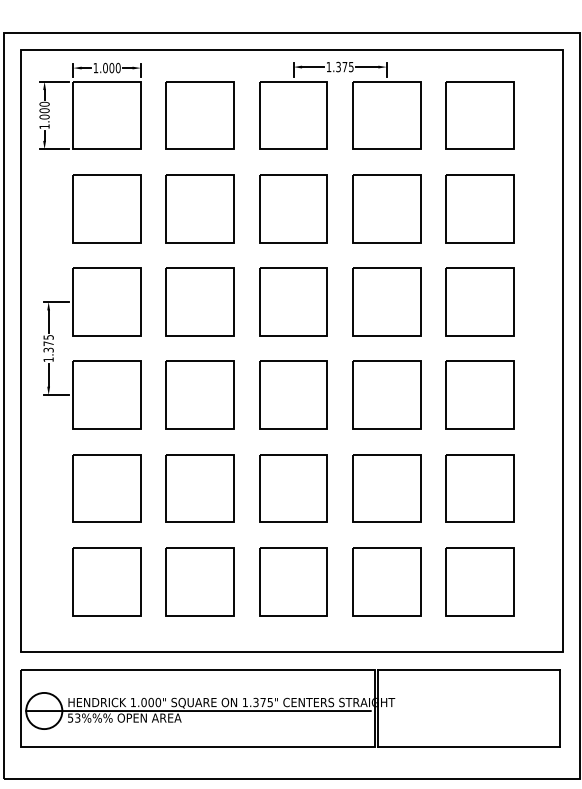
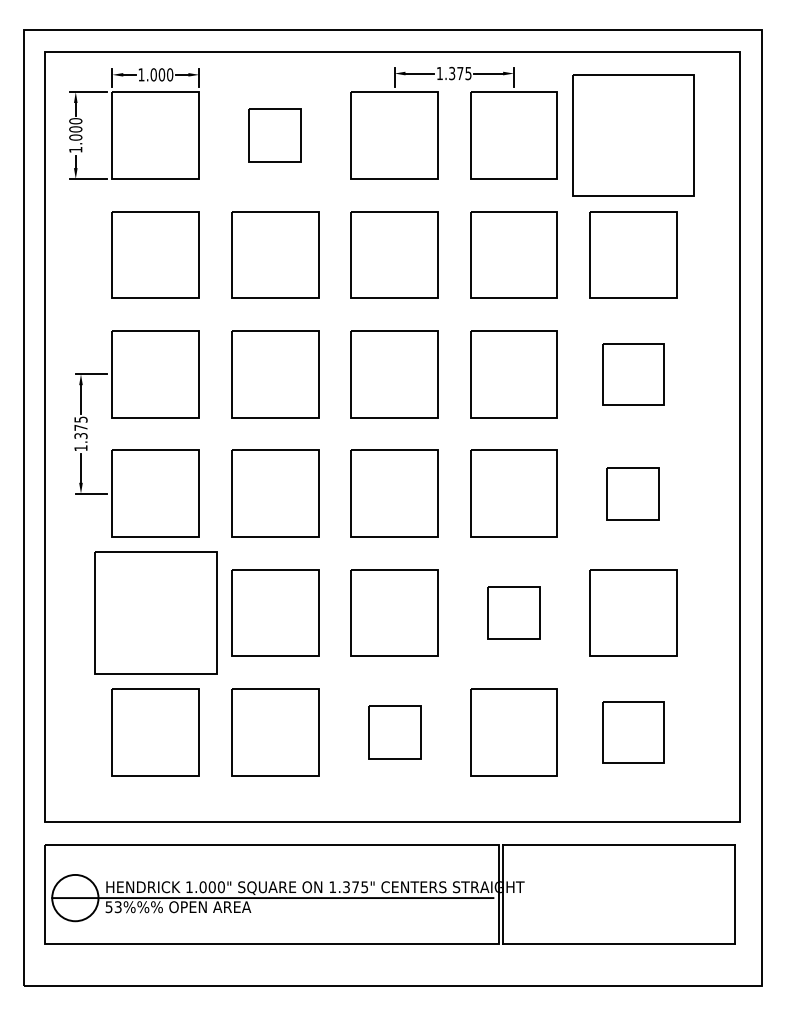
part: (200, 115) -> (275, 135), size x0.6
part: (480, 115) -> (633, 135), size x1.4
part: (480, 302) -> (633, 374), size x0.7
part: (480, 395) -> (633, 493), size x0.6
part: (106, 487) -> (155, 612), size x1.4
part: (386, 487) -> (513, 612), size x0.6
part: (293, 581) -> (394, 732), size x0.6
part: (480, 581) -> (633, 732), size x0.7

